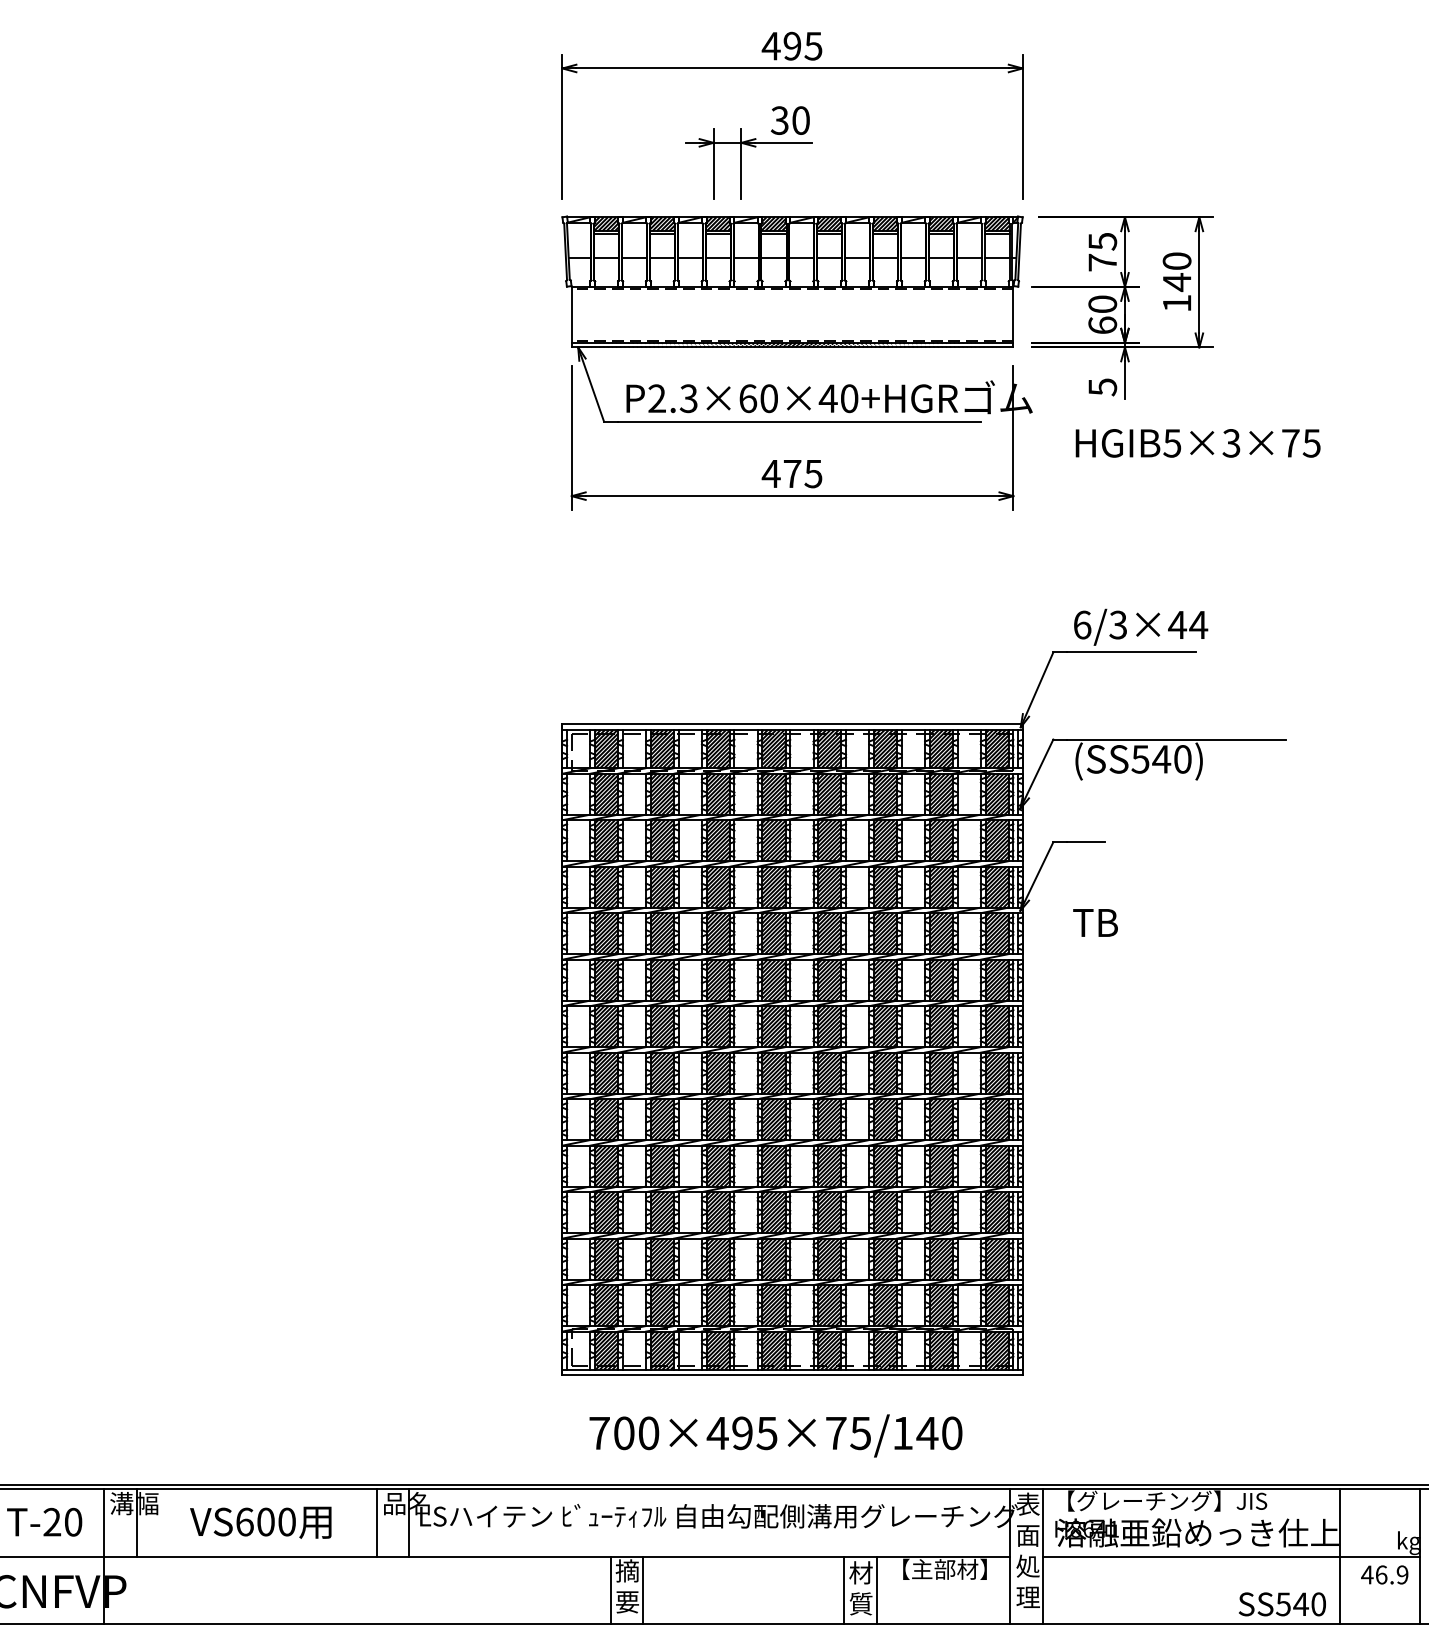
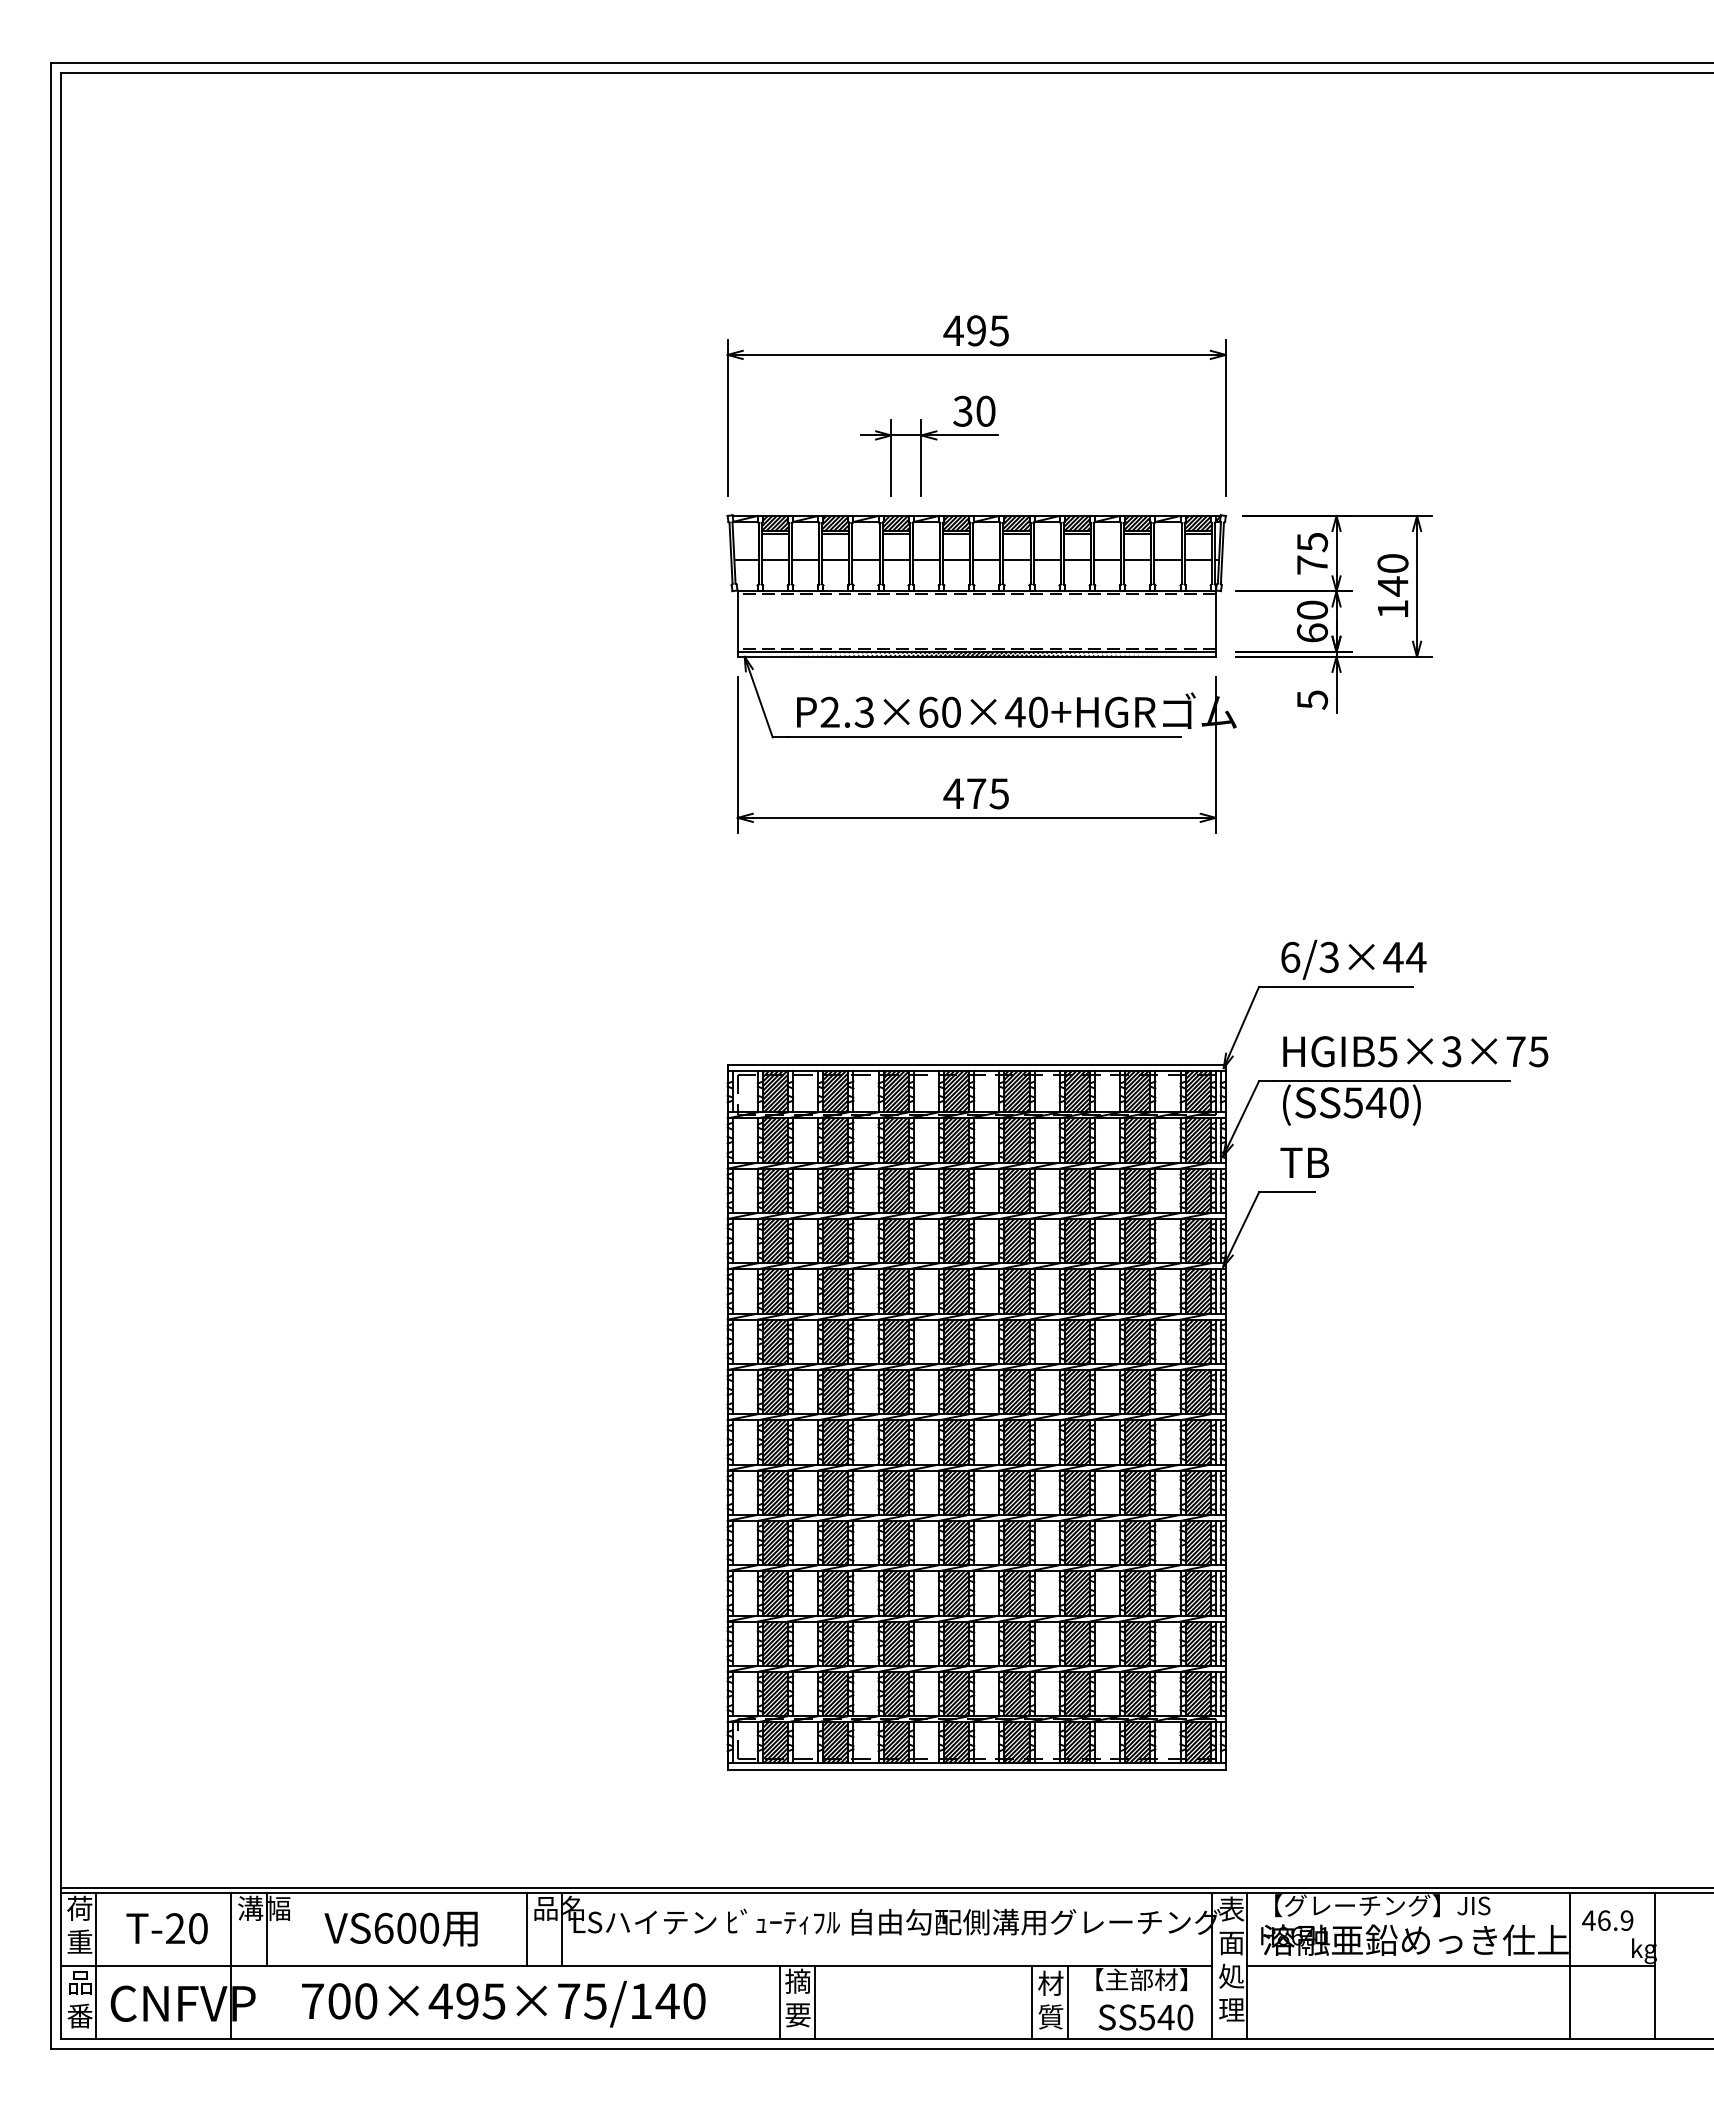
text: (1197, 443) -> (1415, 1051), moved
text: (1095, 922) -> (1304, 1162), moved
text: (775, 1435) -> (503, 2003), moved
text: (1384, 1574) -> (1607, 1920), moved
text: (1281, 1604) -> (1145, 2017), moved

